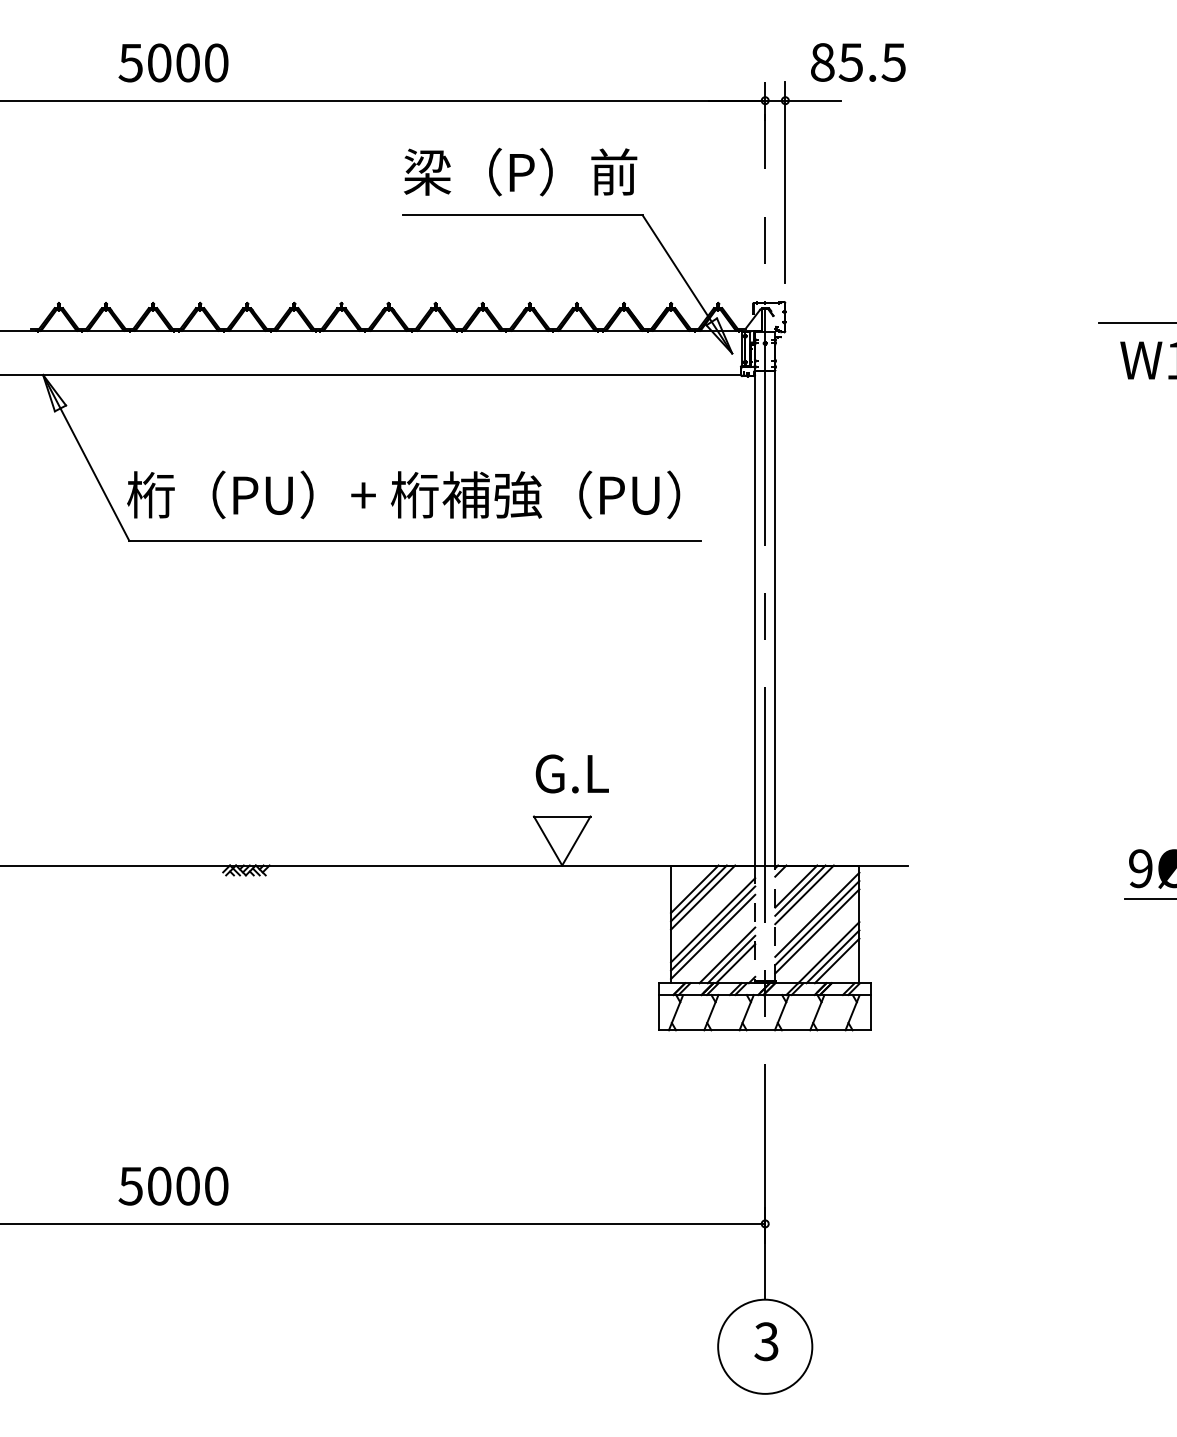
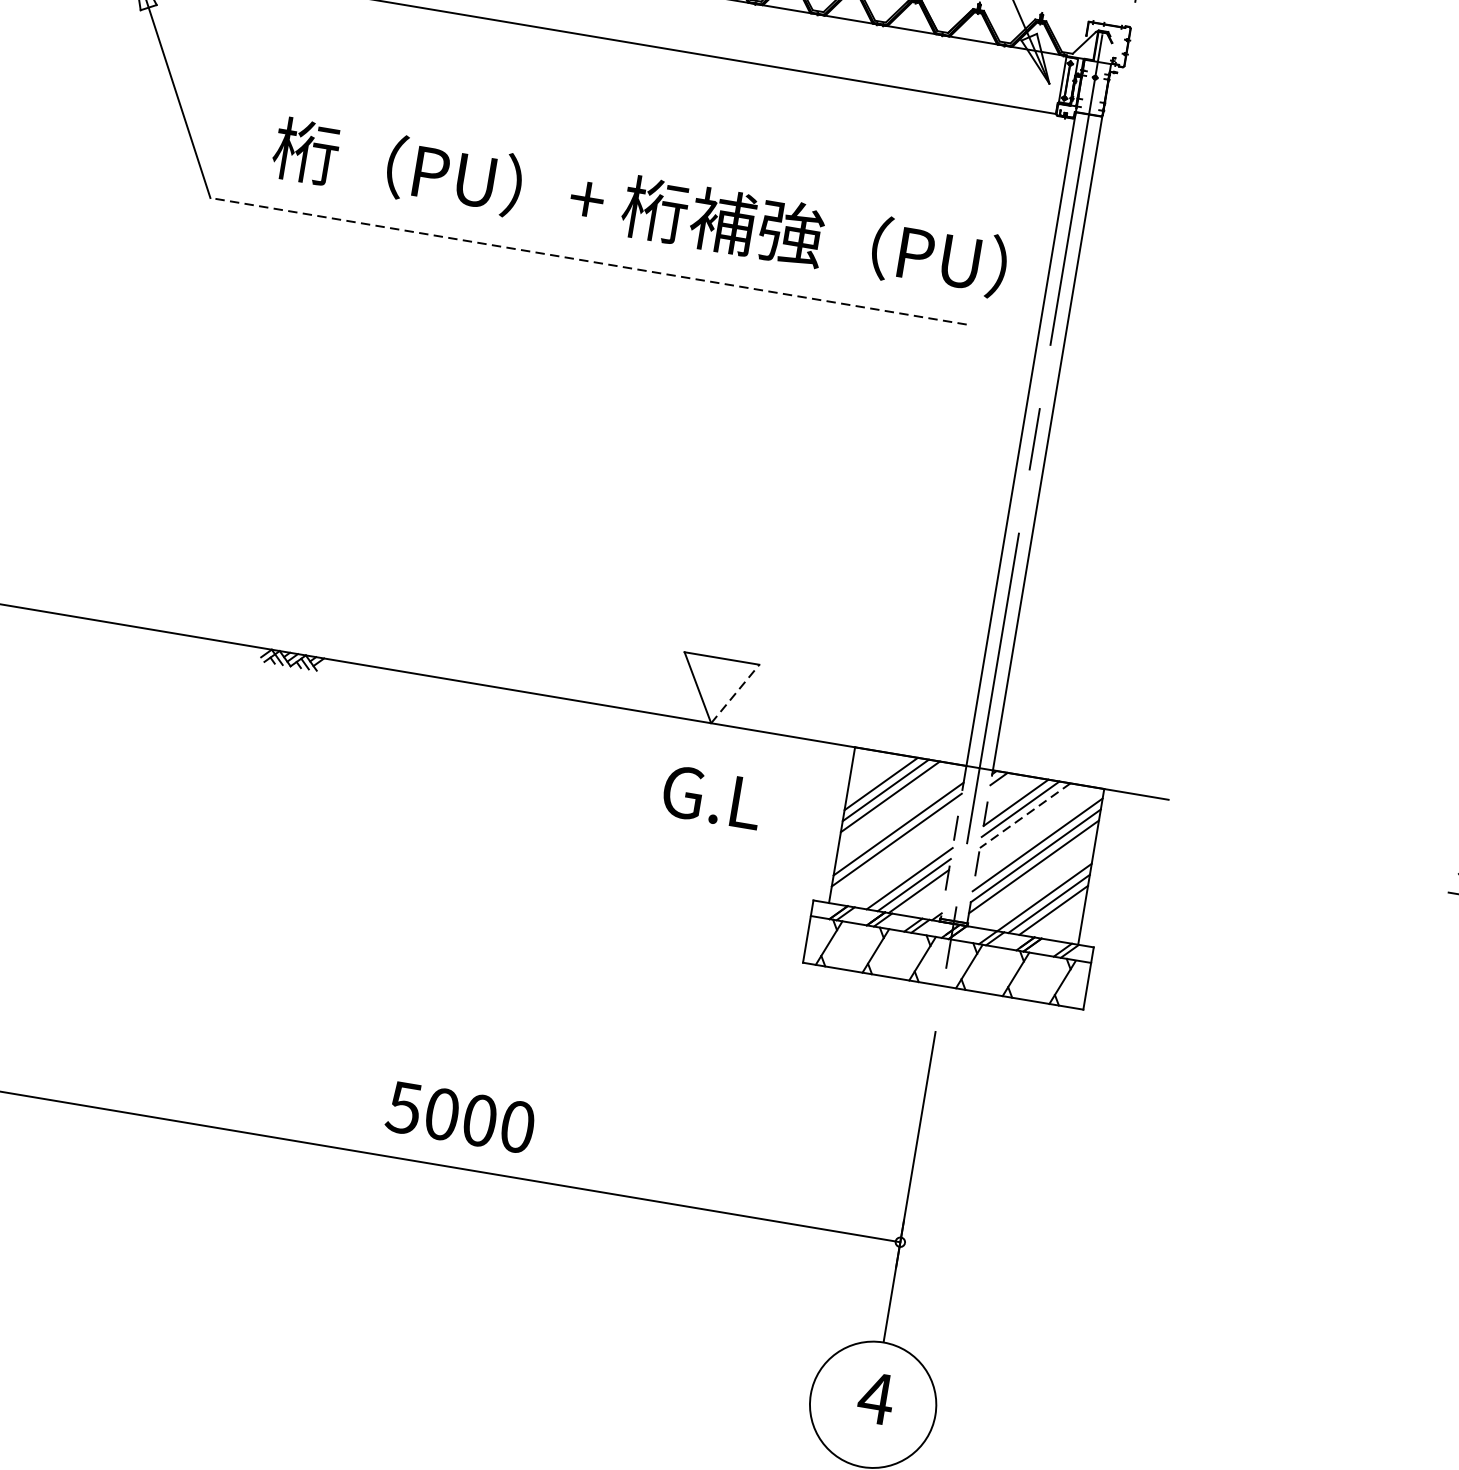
text: (403, 494) -> (640, 206), moved
line: (415, 540) -> (589, 260), solid -> dashed
text: (571, 773) -> (711, 796), moved
line: (576, 840) -> (735, 693), solid -> dashed
line: (804, 895) -> (1024, 816), solid -> dashed
line: (713, 936) -> (895, 850), removed
text: (173, 1185) -> (460, 1116), moved
text: (766, 1341) -> (875, 1398), 3 -> 4

